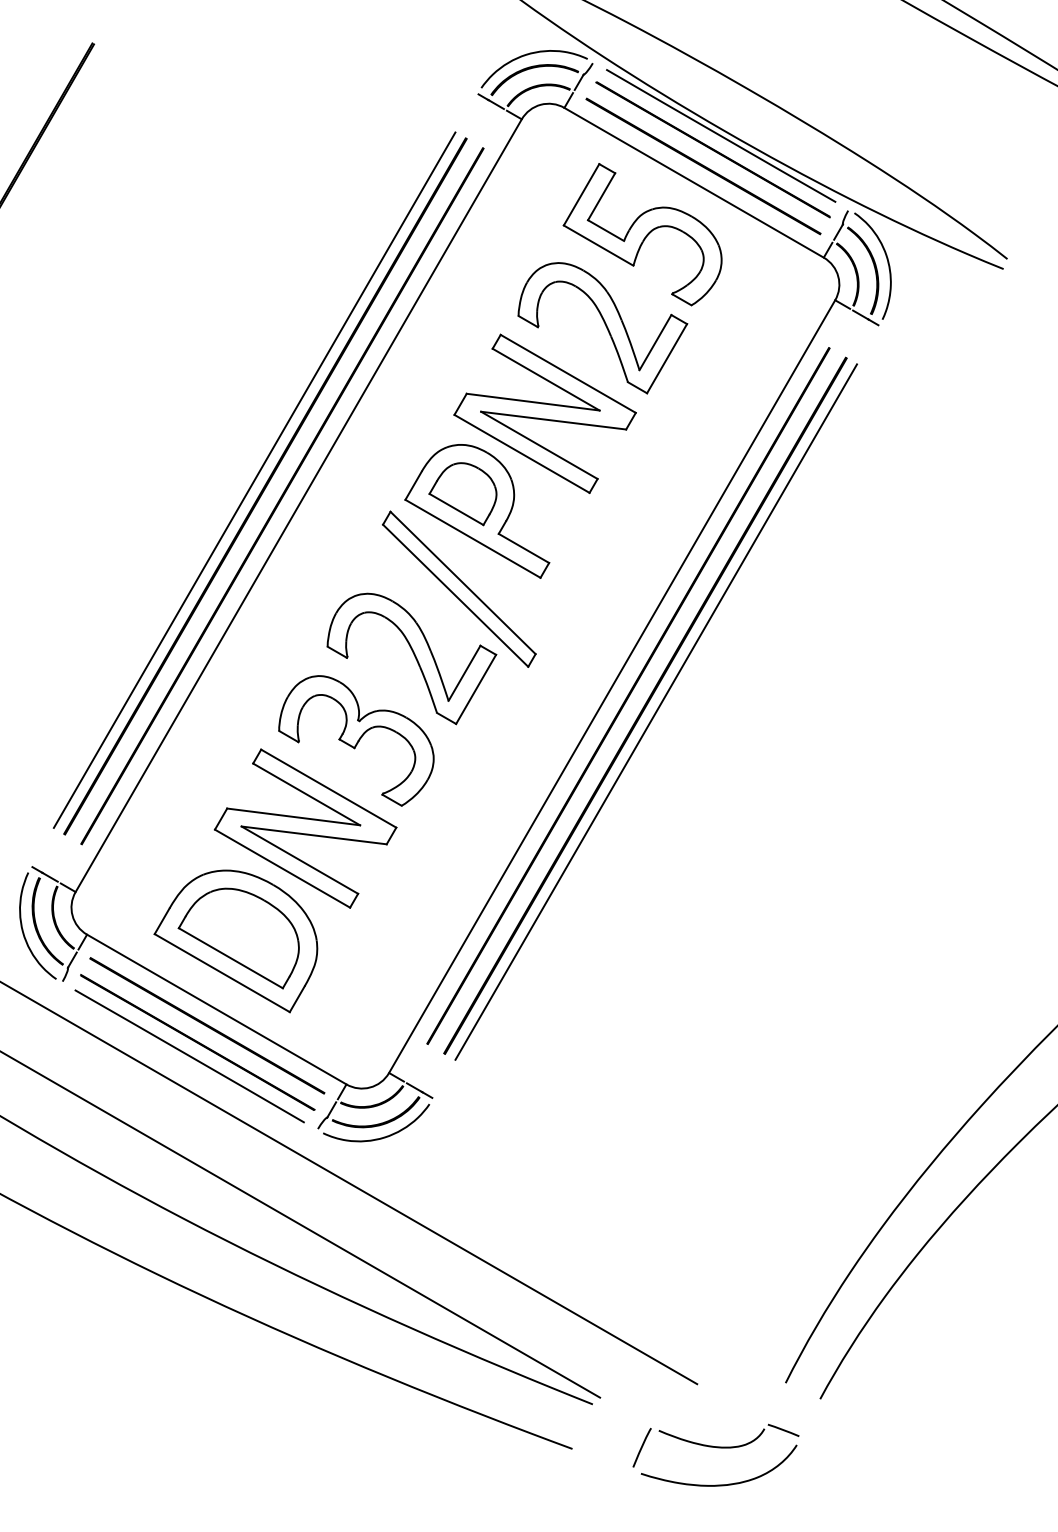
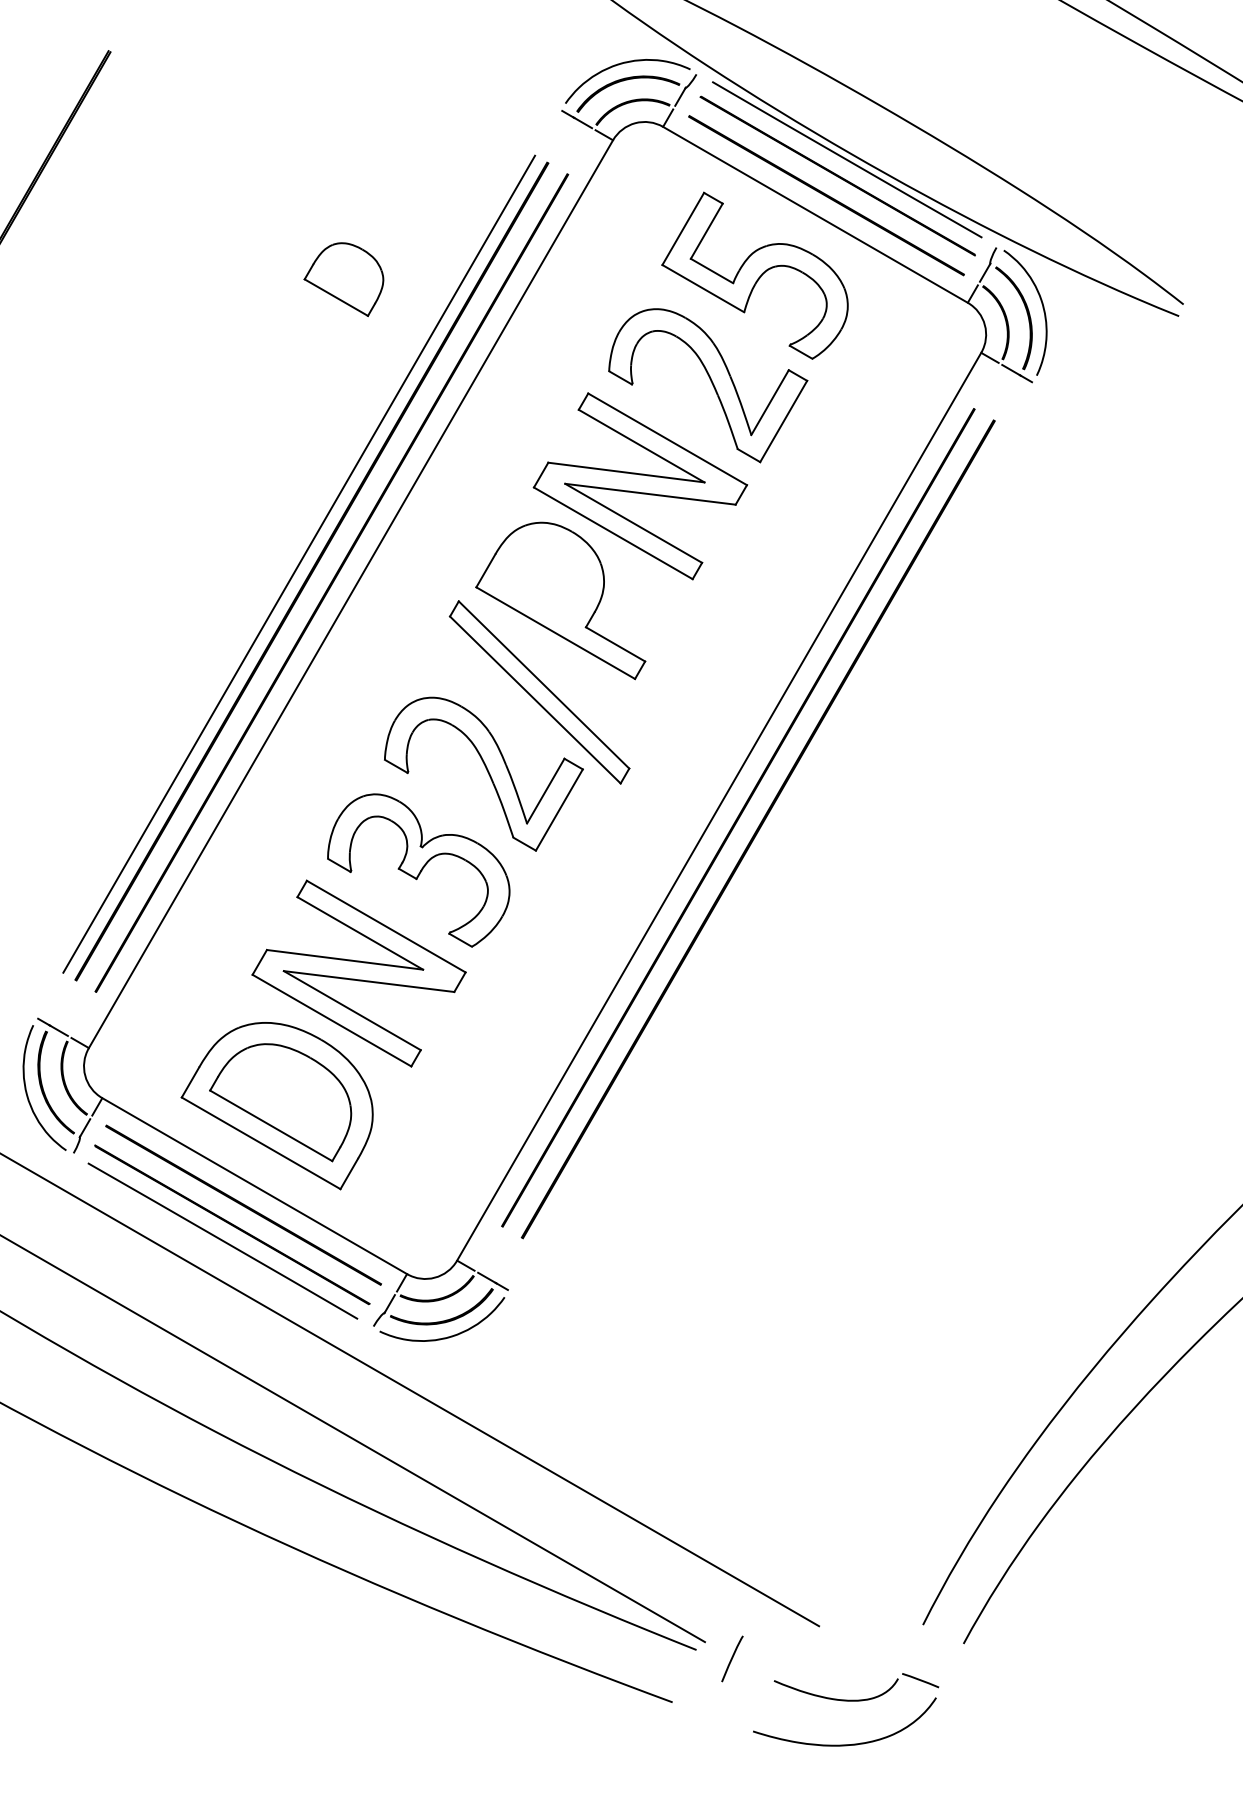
part: (462, 494) -> (343, 279), moved
line: (655, 711) -> (770, 836), removed
line: (642, 1447) -> (732, 1658), moved

